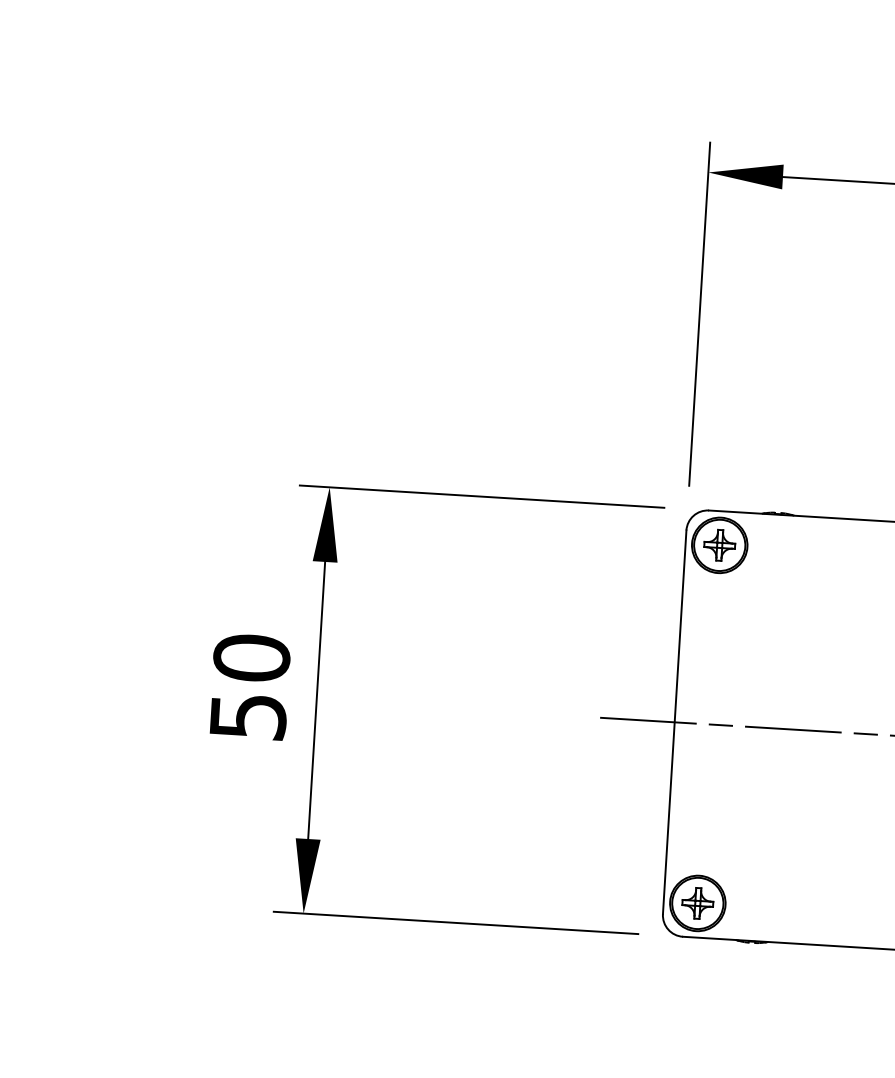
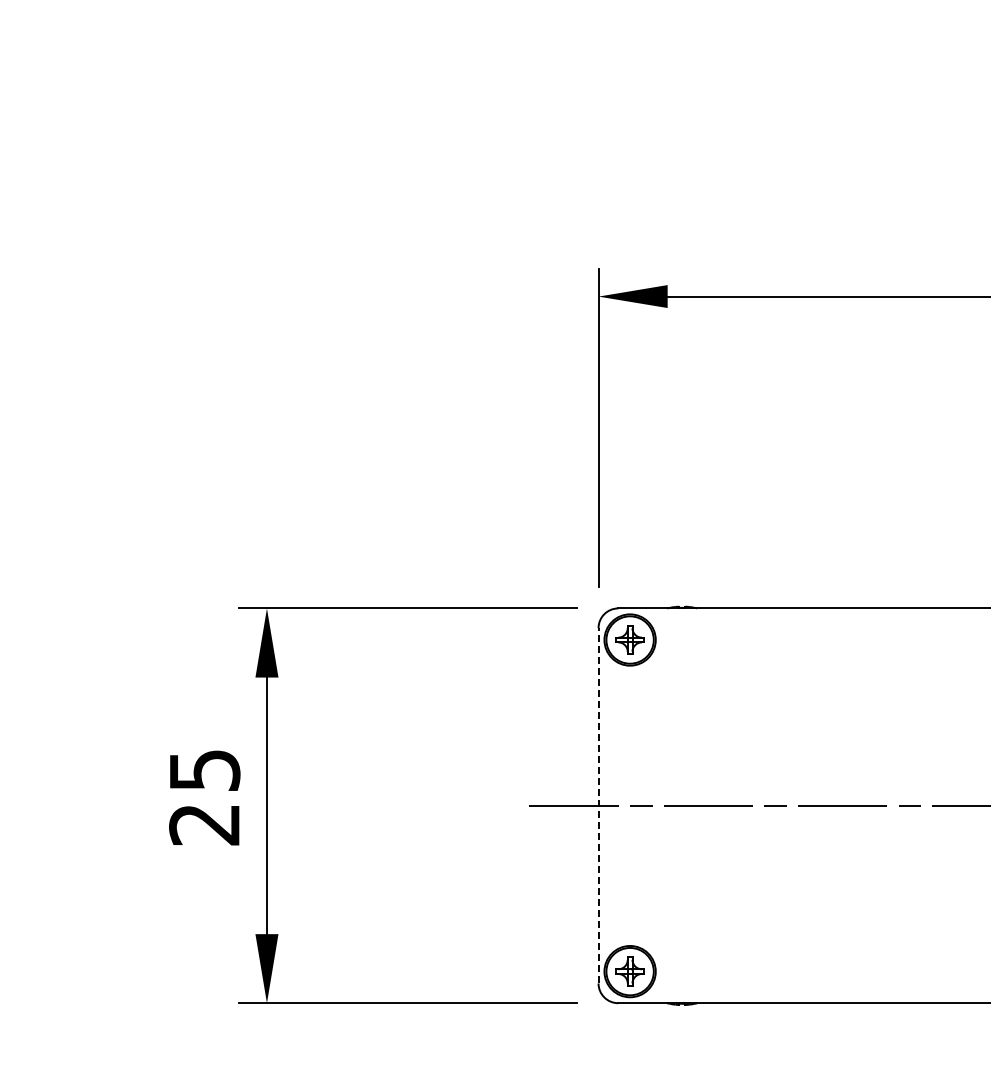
text: (249, 687) -> (204, 797), 50 -> 25
line: (674, 721) -> (598, 805), solid -> dashed

